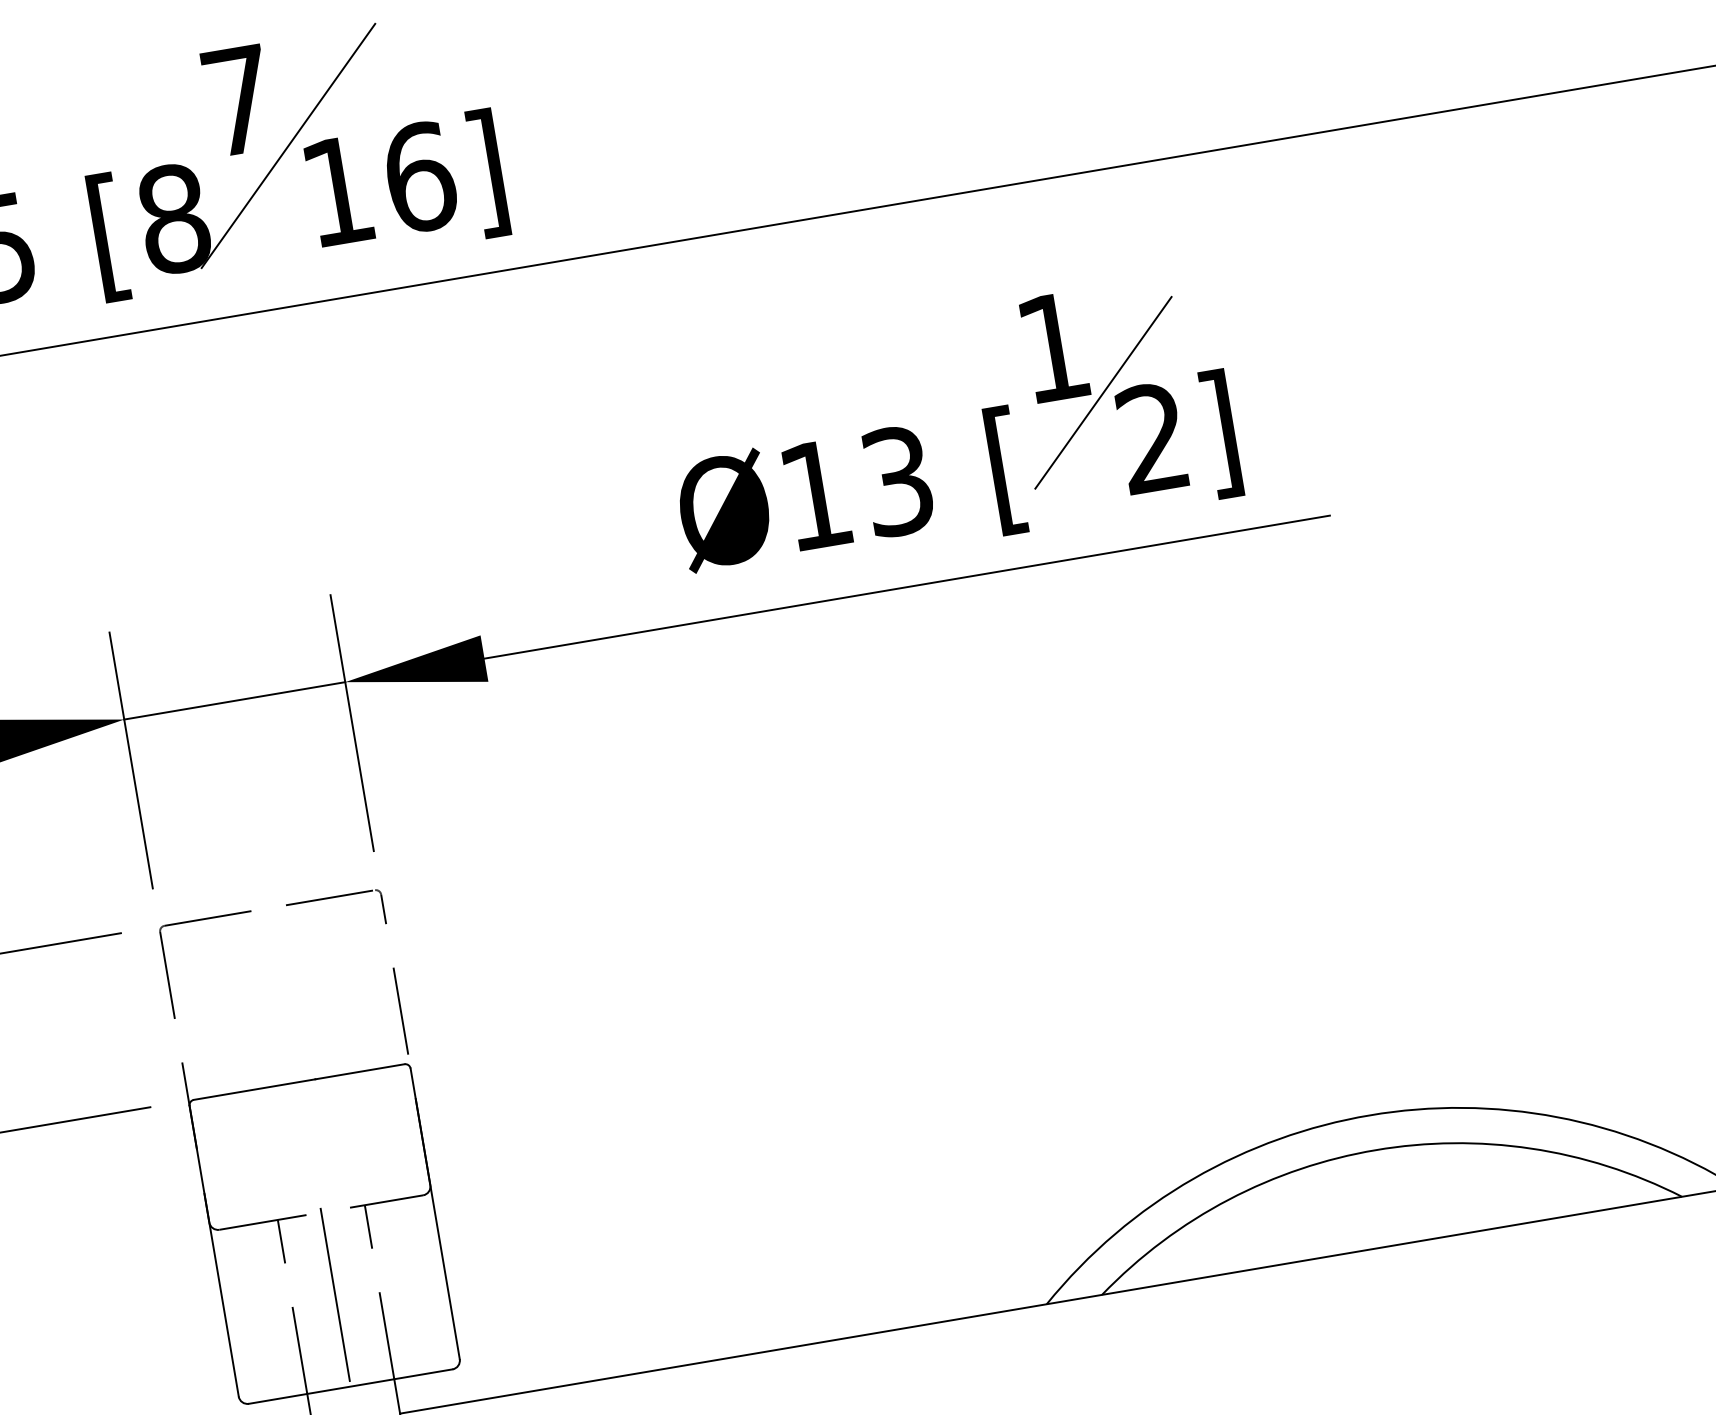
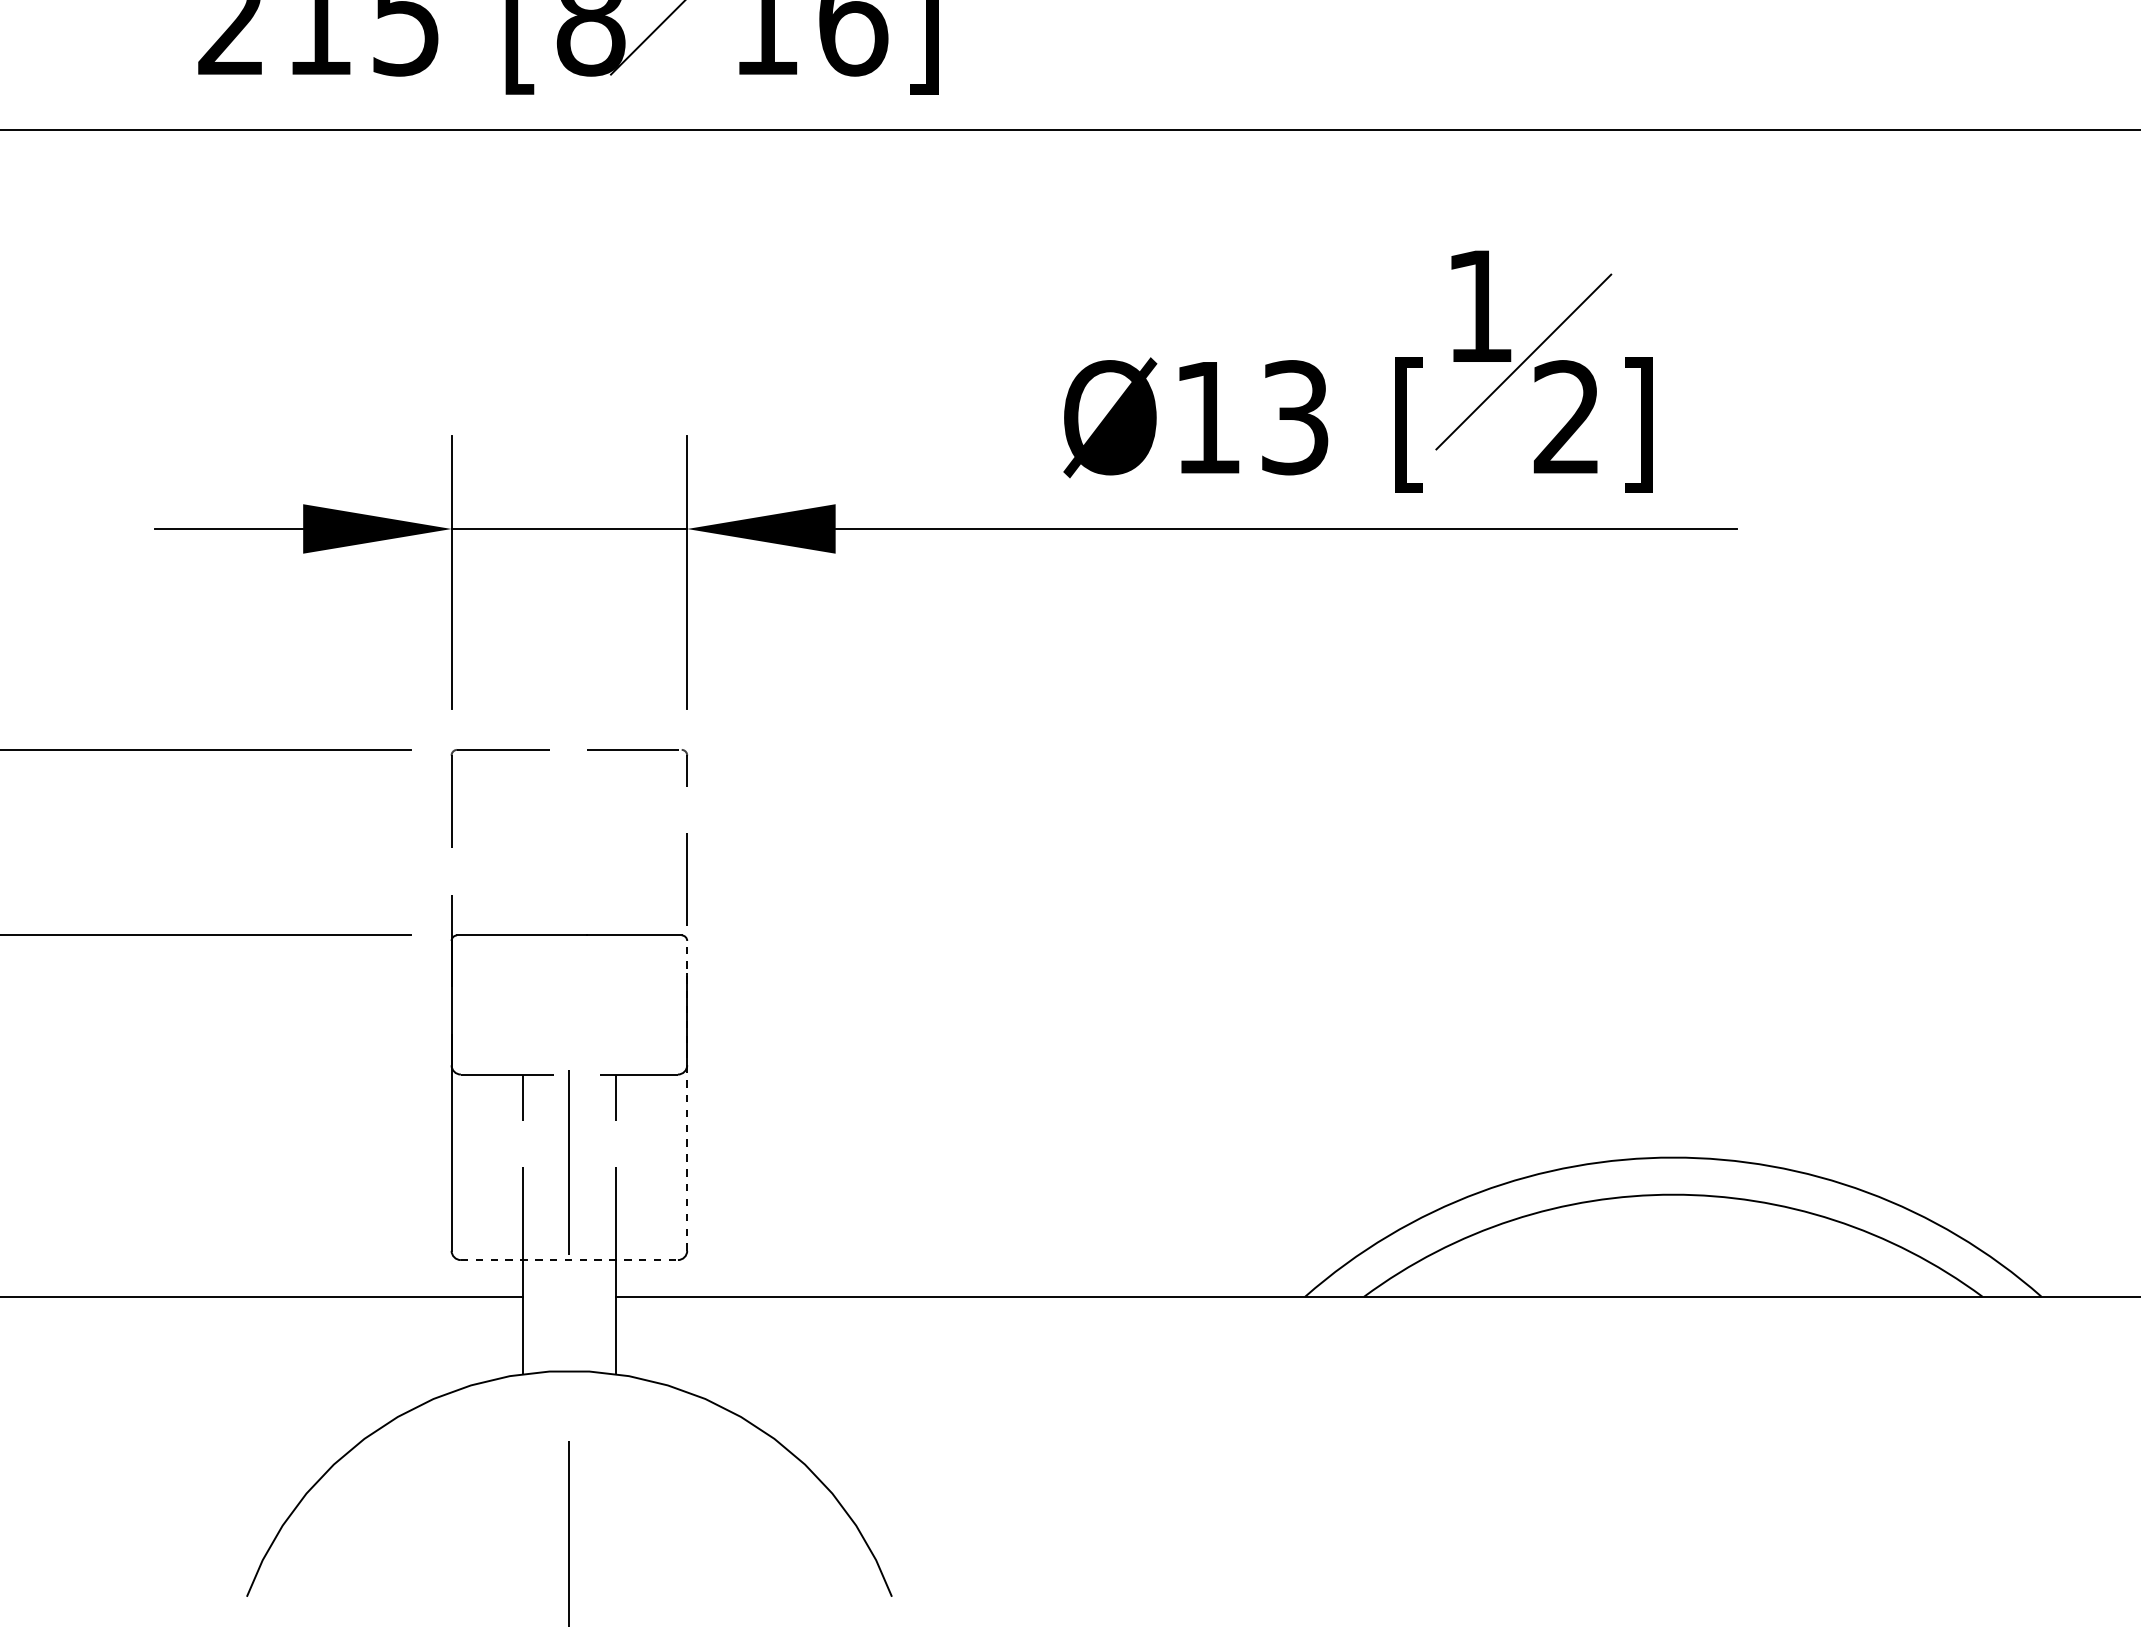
line: (435, 1213) -> (687, 1095), solid -> dashed
line: (350, 1386) -> (569, 1260), solid -> dashed

